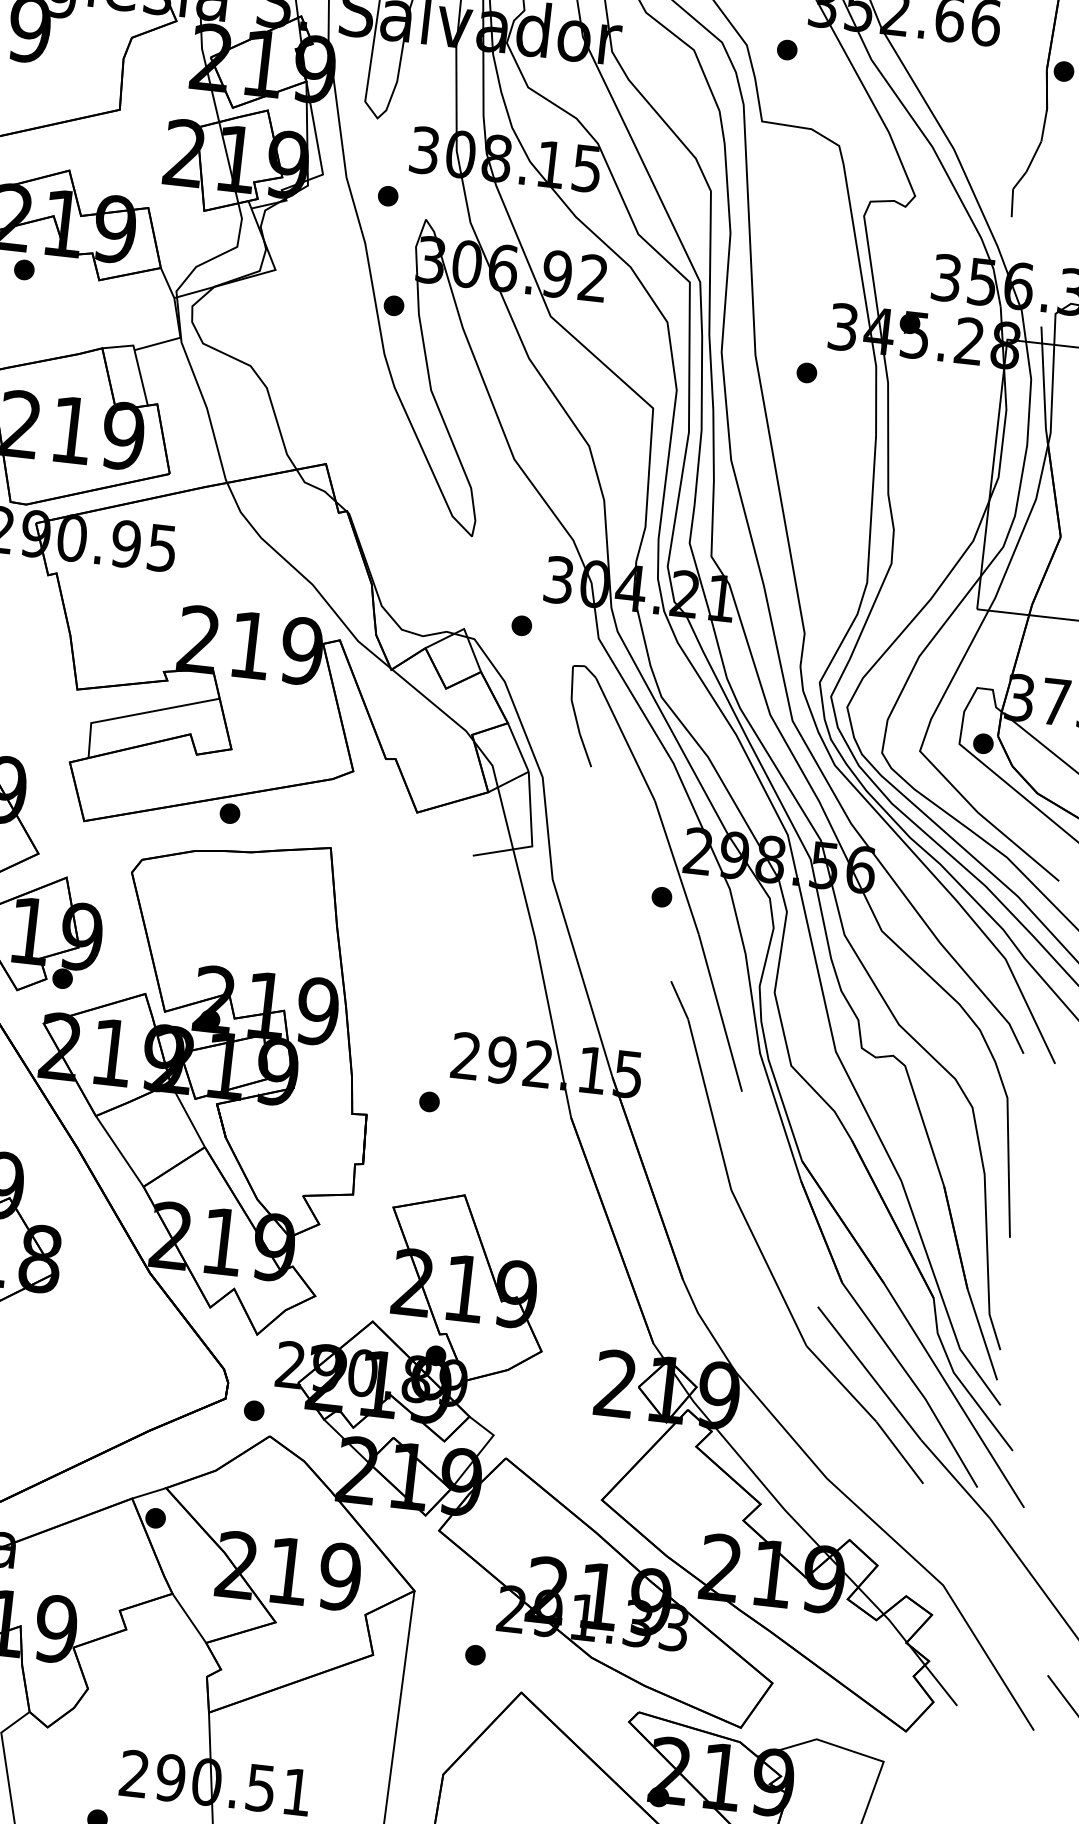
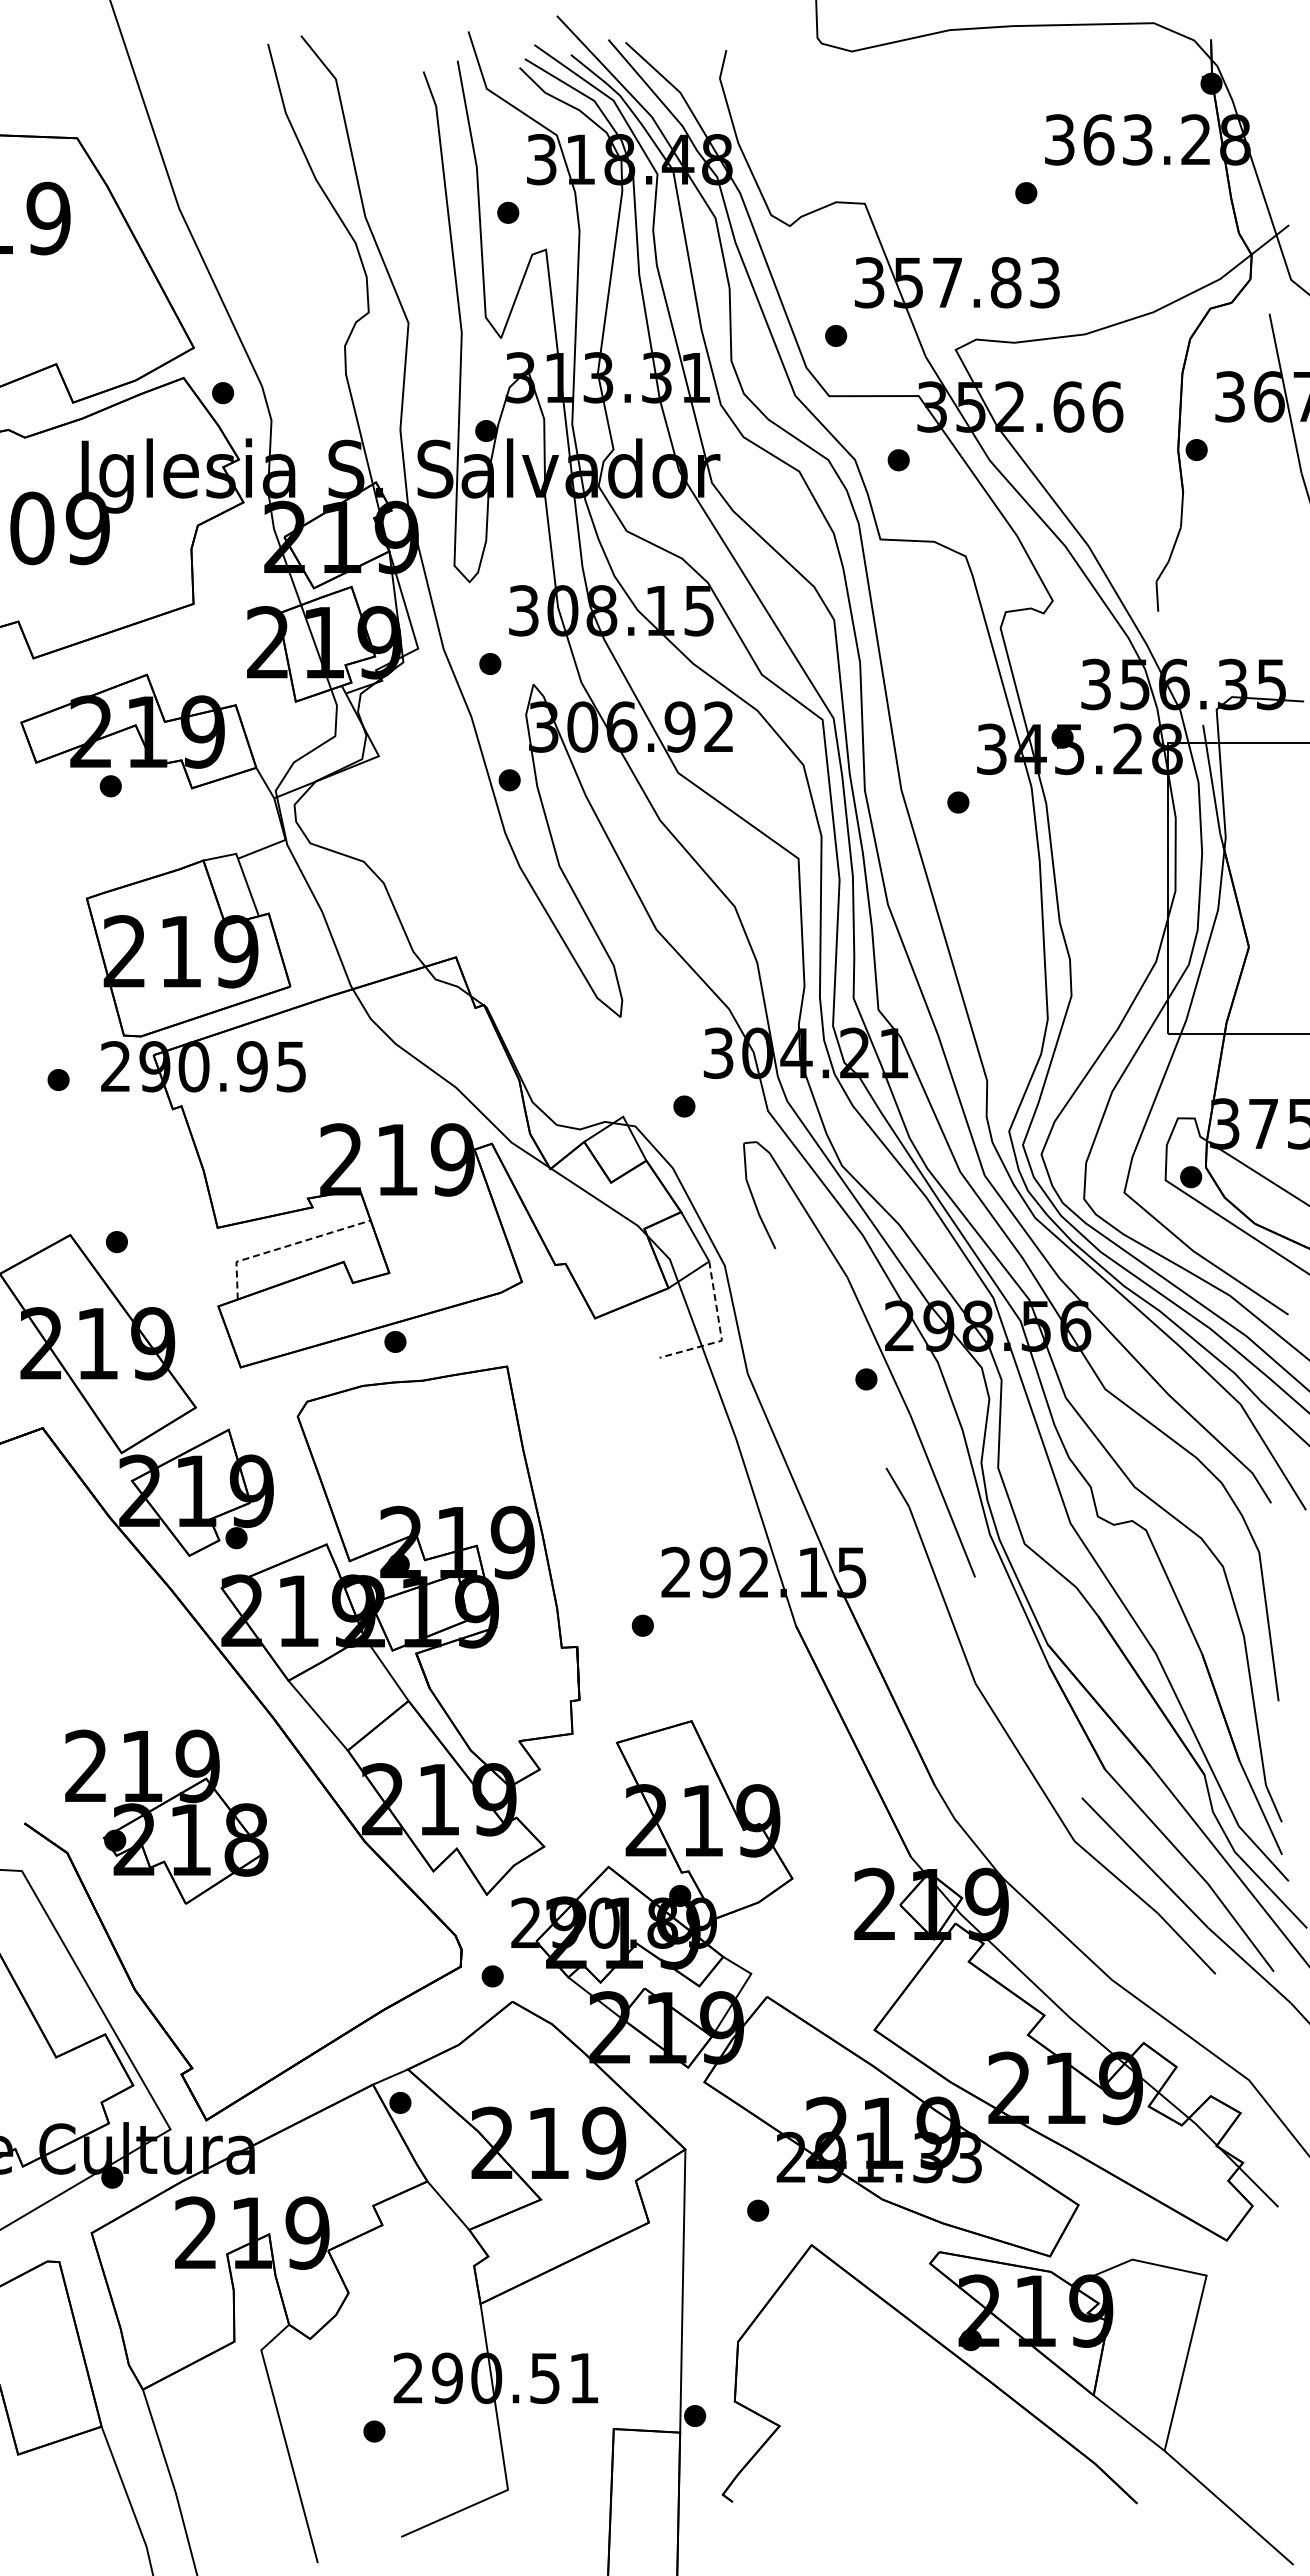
line: (138, 713) -> (285, 1246), solid -> dashed
line: (531, 839) -> (720, 1333), solid -> dashed

